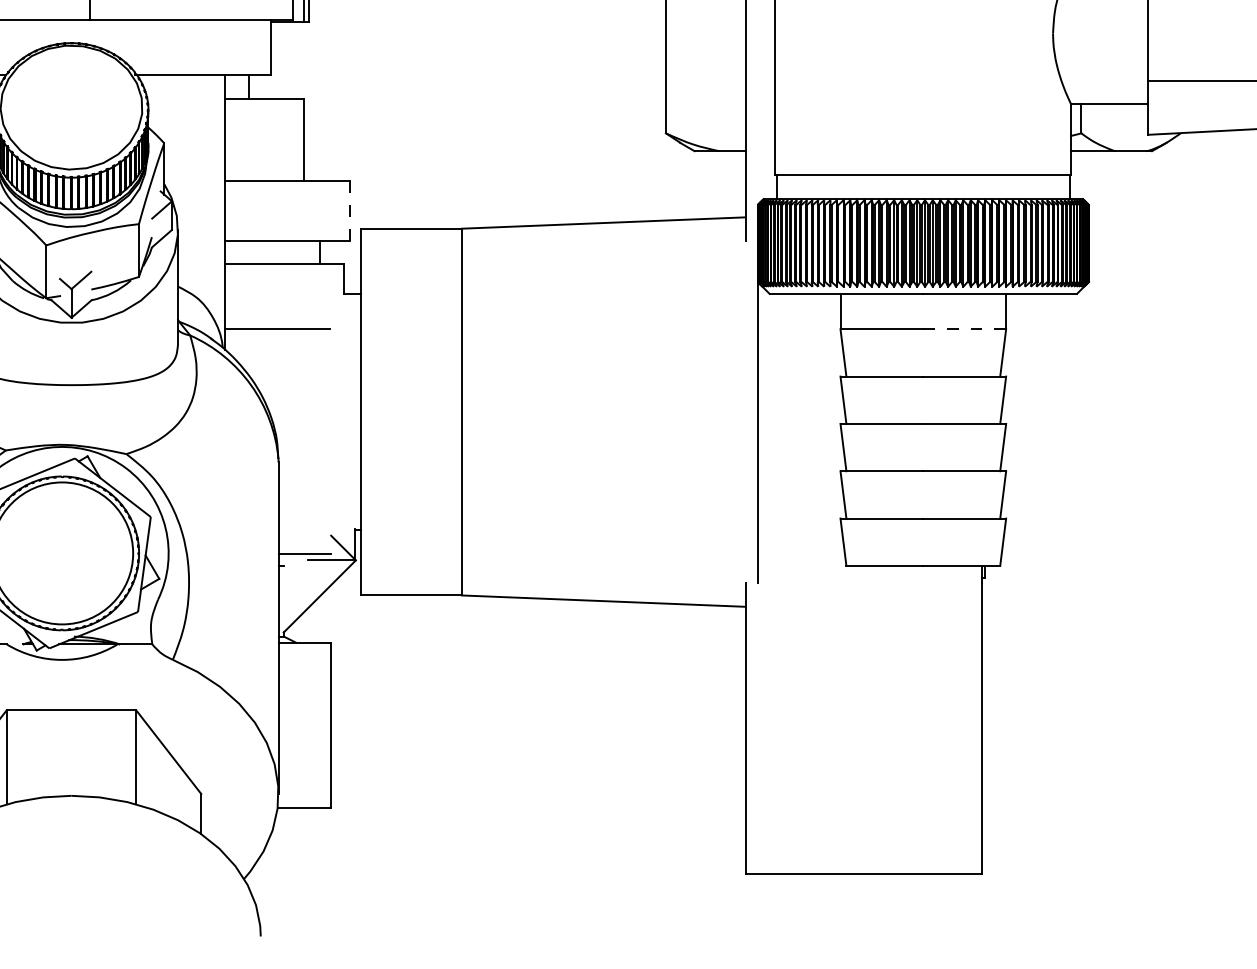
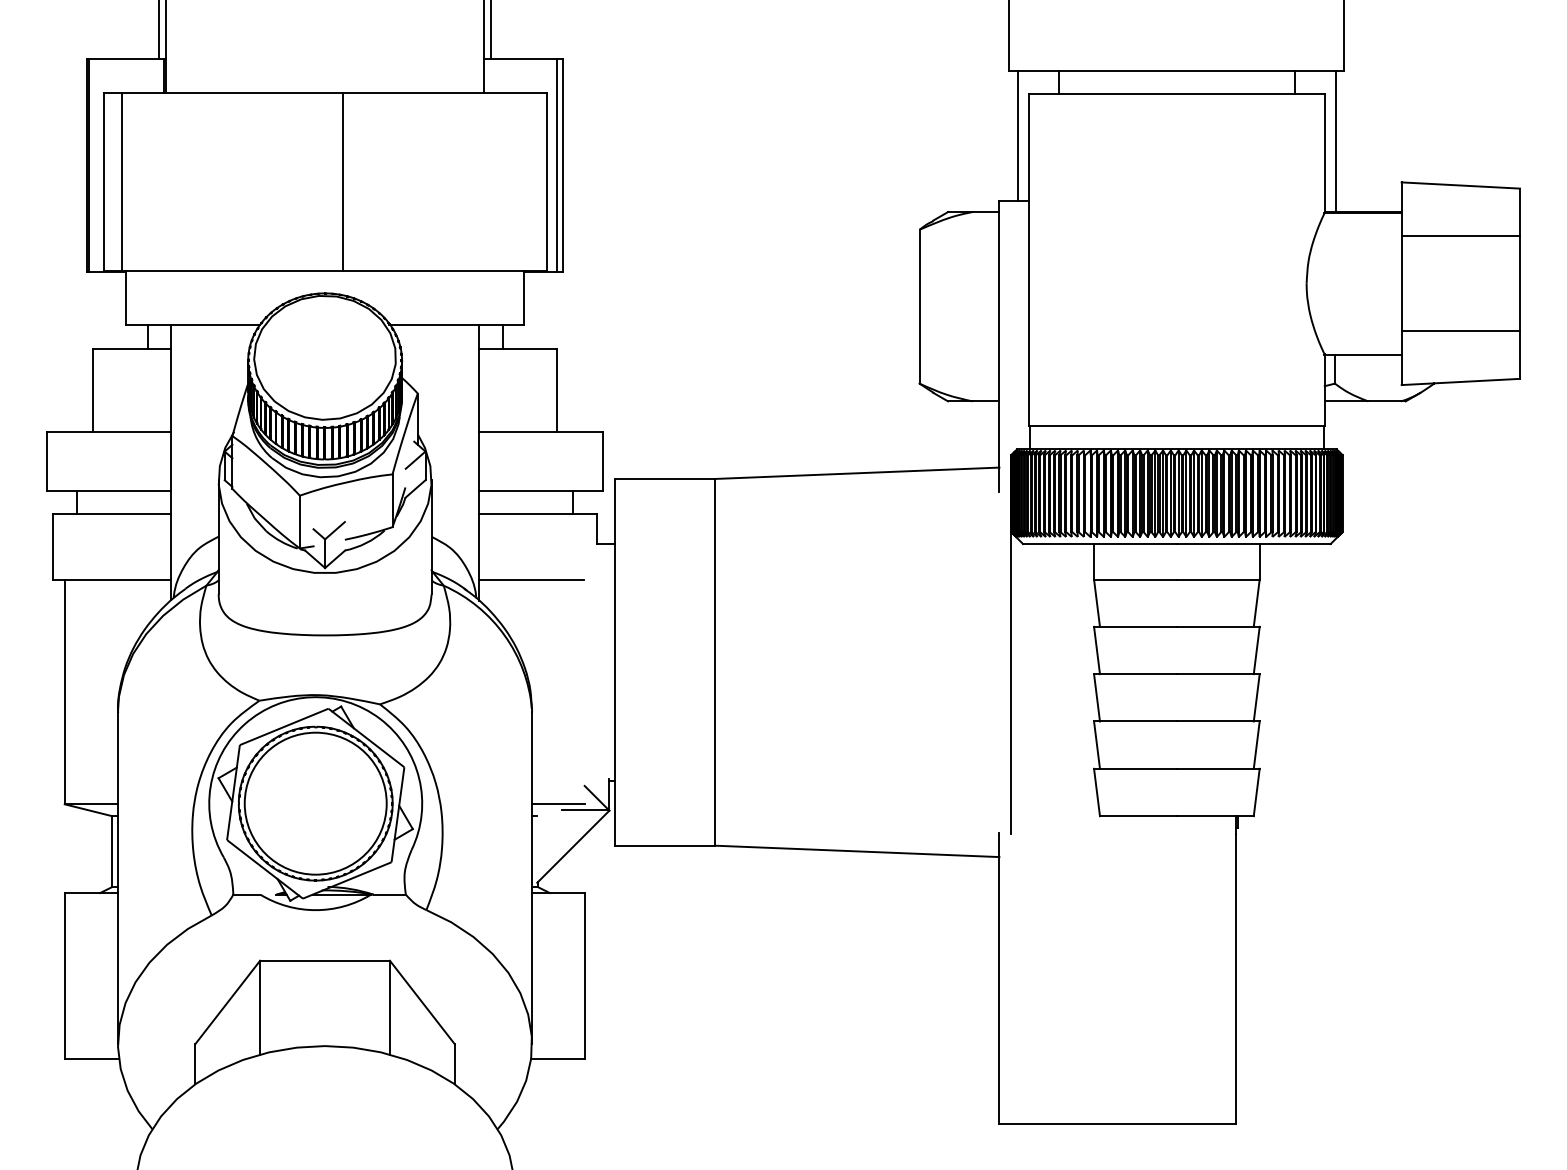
line: (349, 211) -> (603, 461), dashed -> solid
line: (964, 329) -> (1218, 579), dashed -> solid

